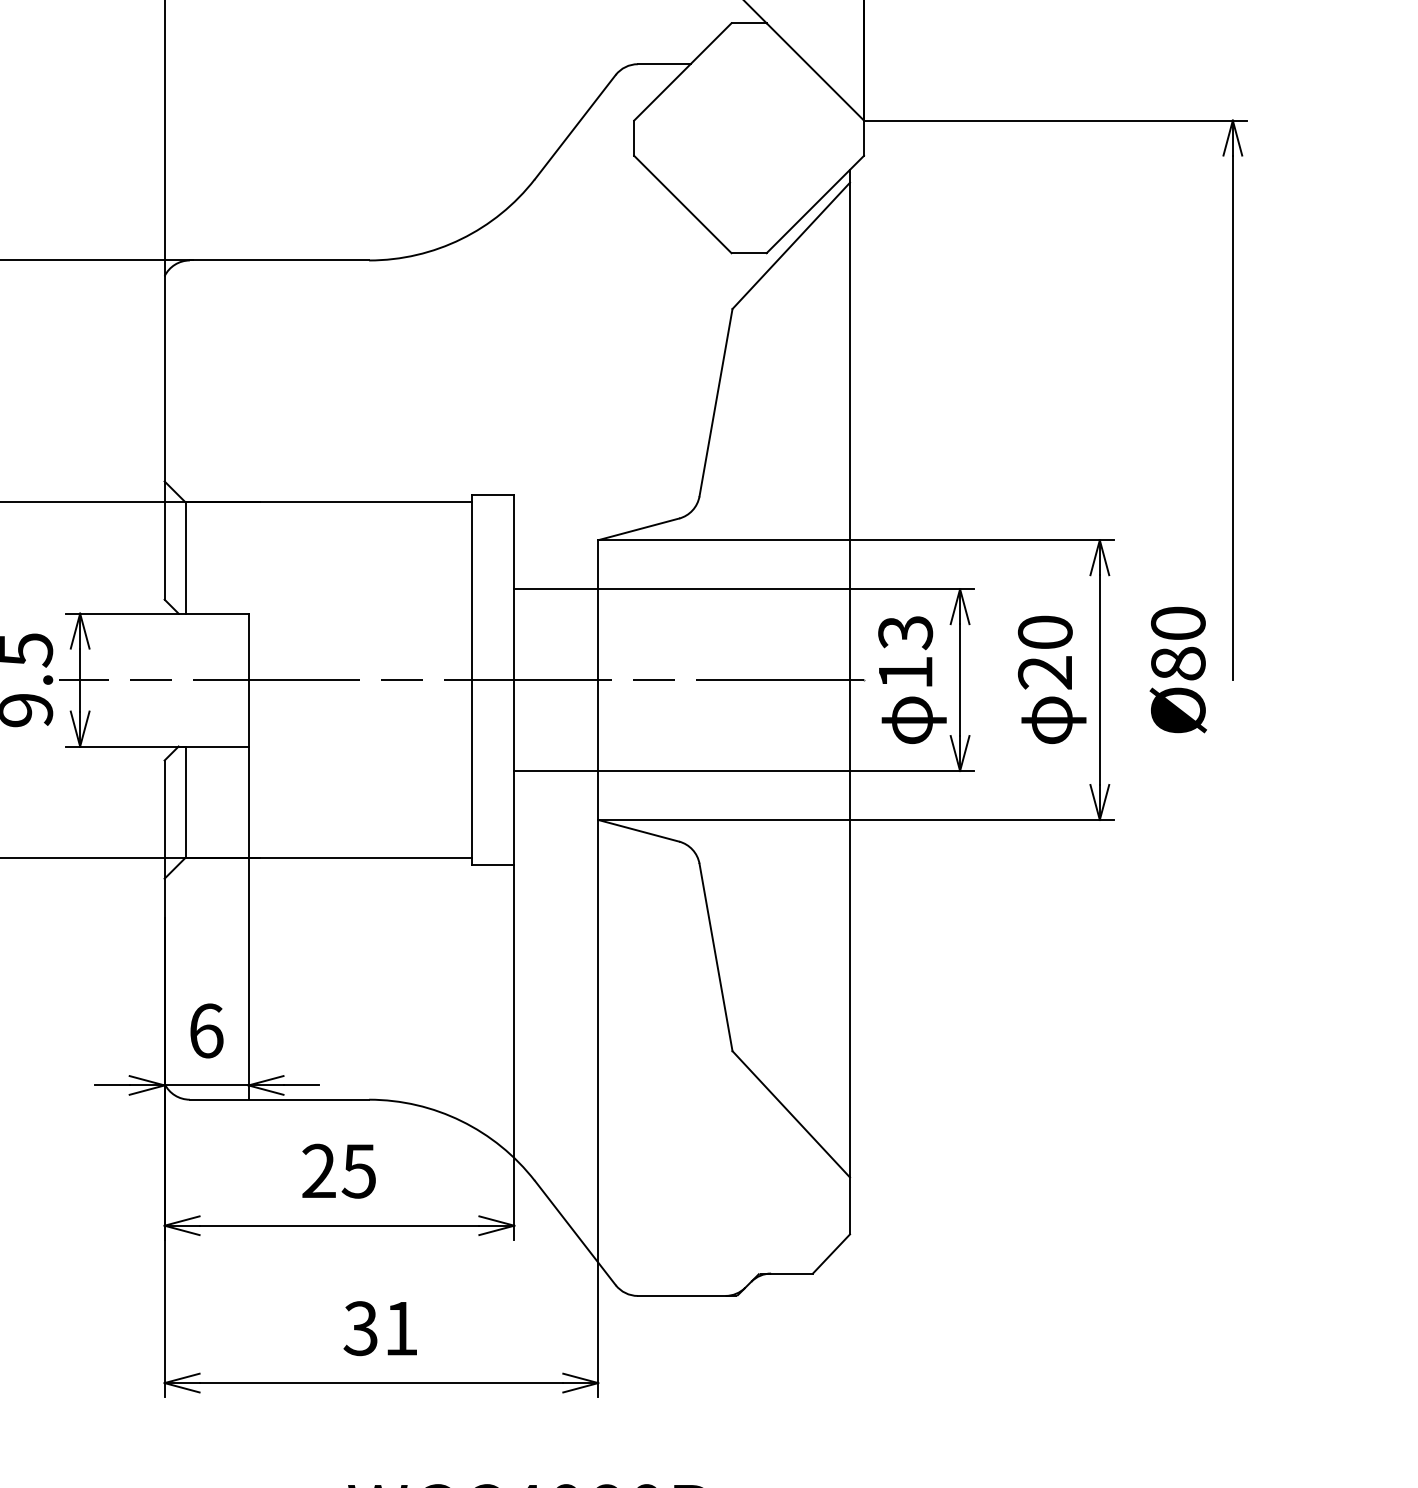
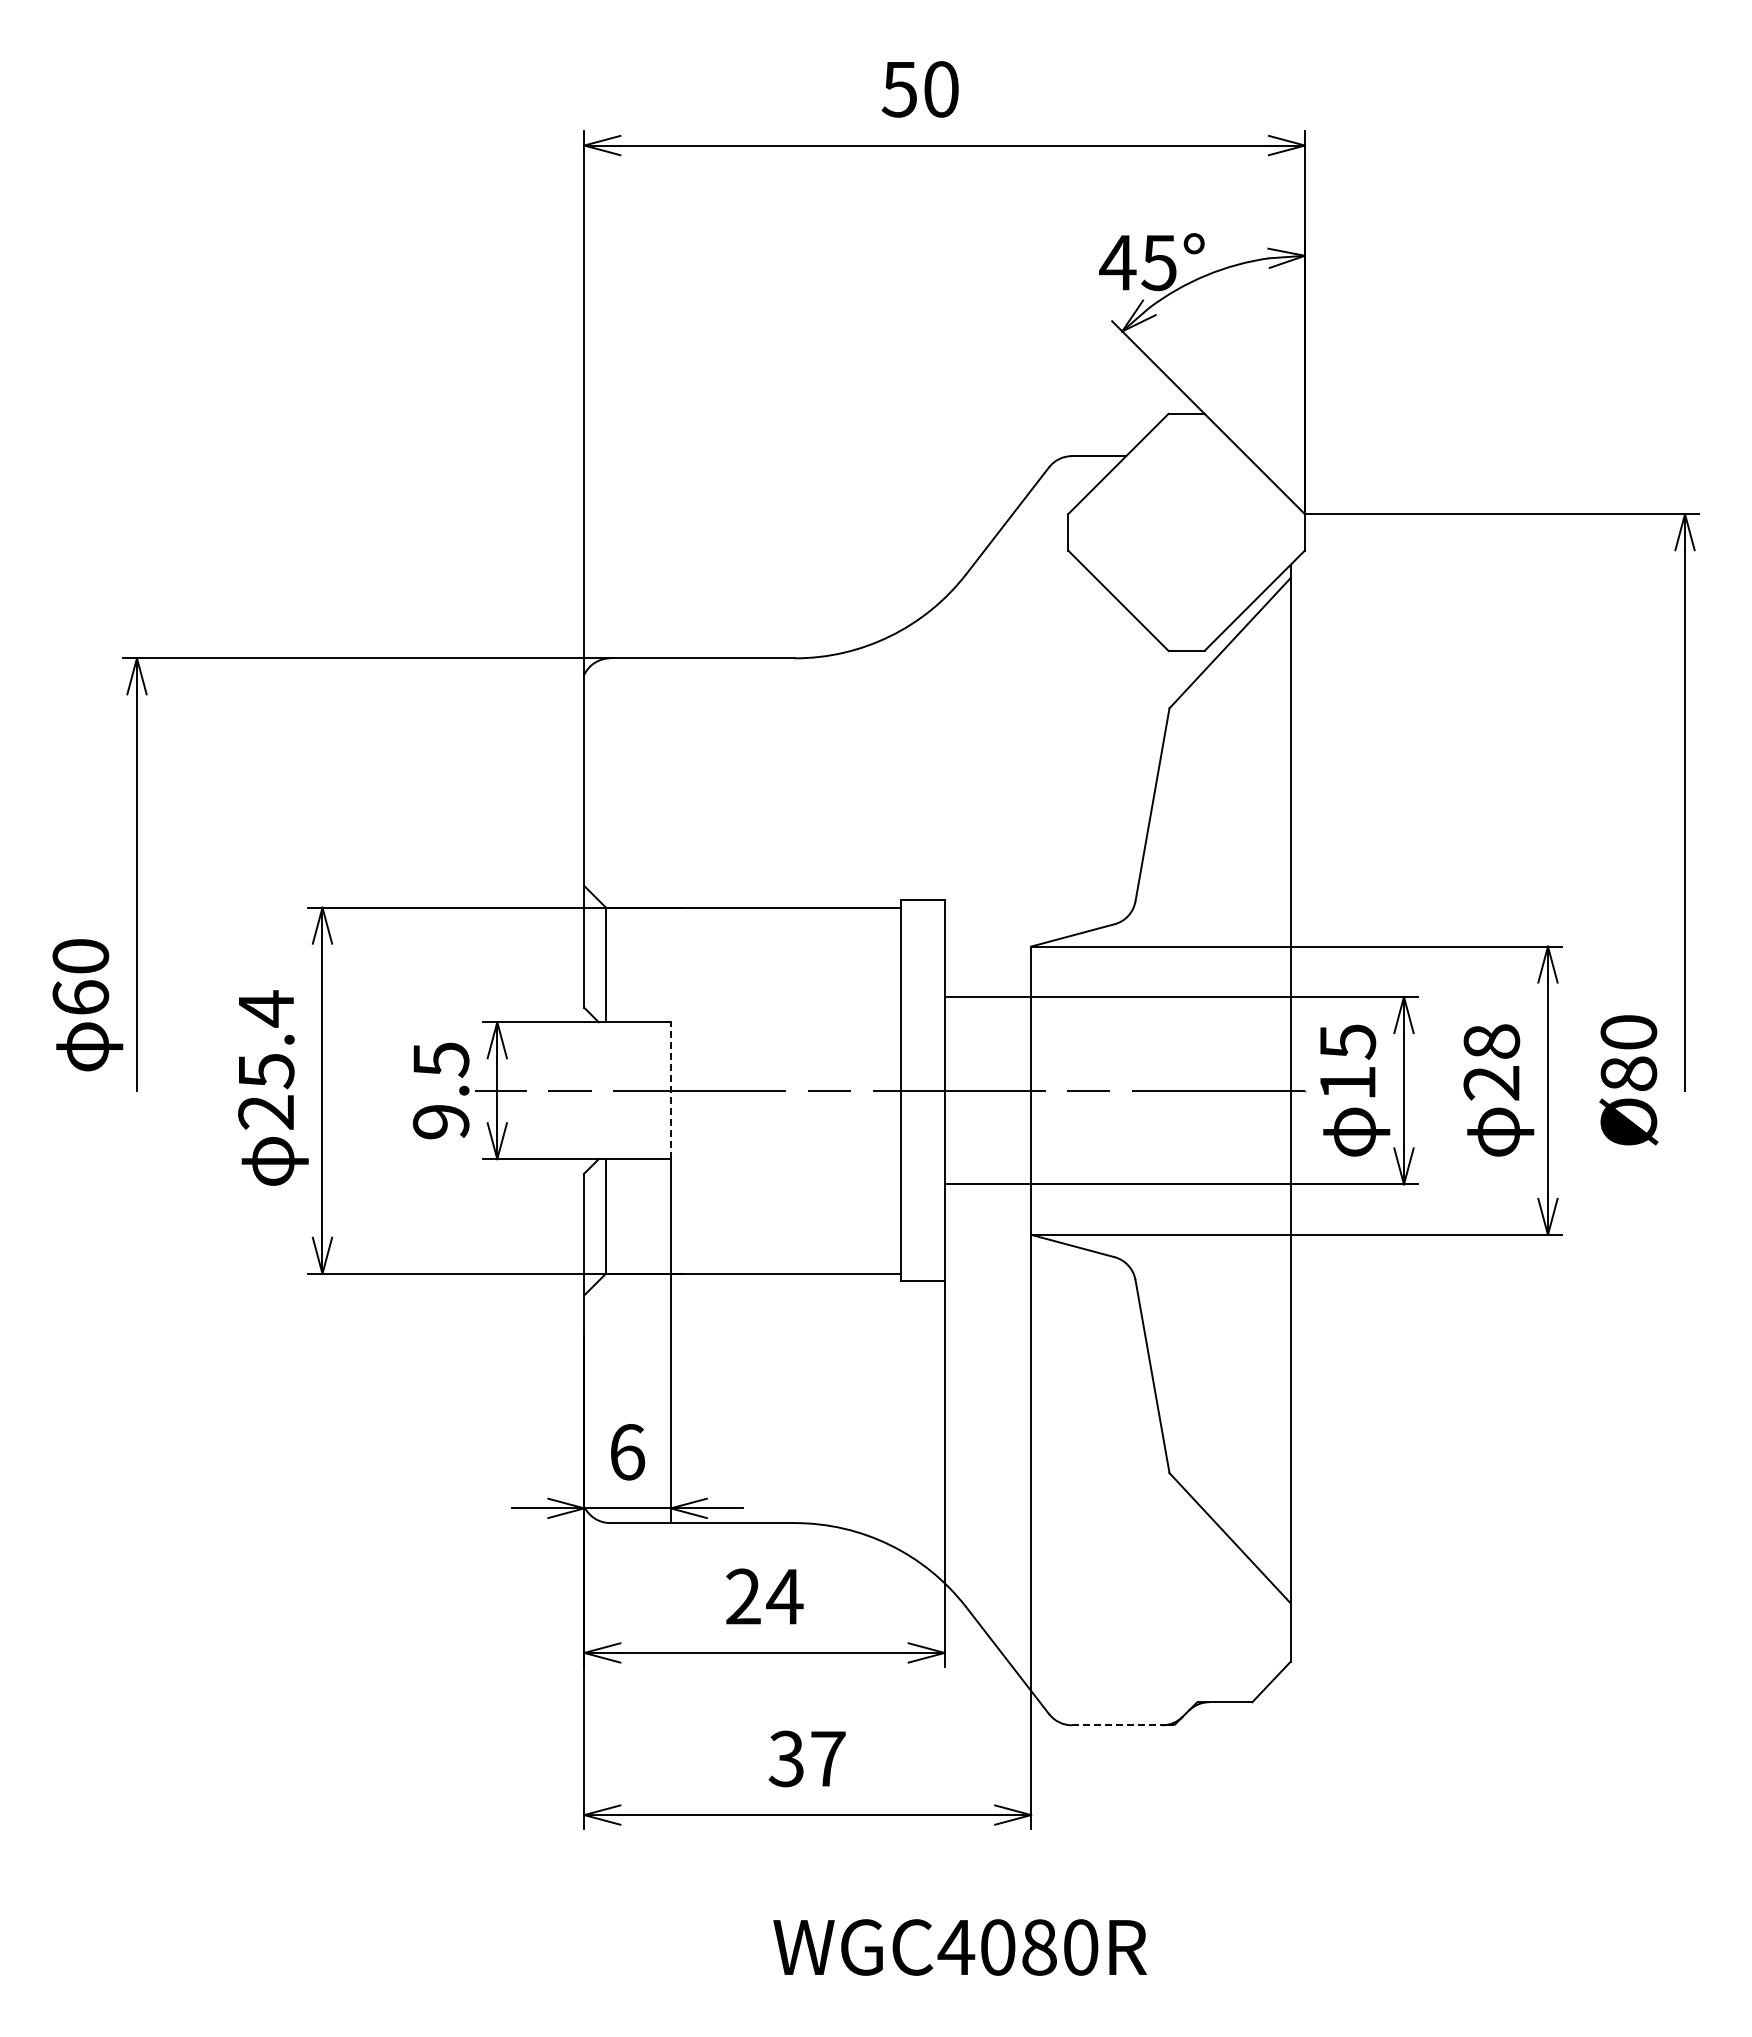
text: (905, 632) -> (1347, 1041), 13 -> 15
text: (1045, 632) -> (1491, 1041), 20 -> 28
line: (248, 679) -> (670, 1090), solid -> dashed
text: (358, 1171) -> (784, 1597), 25 -> 24
line: (682, 1296) -> (1117, 1725), solid -> dashed
text: (401, 1328) -> (828, 1758), 31 -> 37

